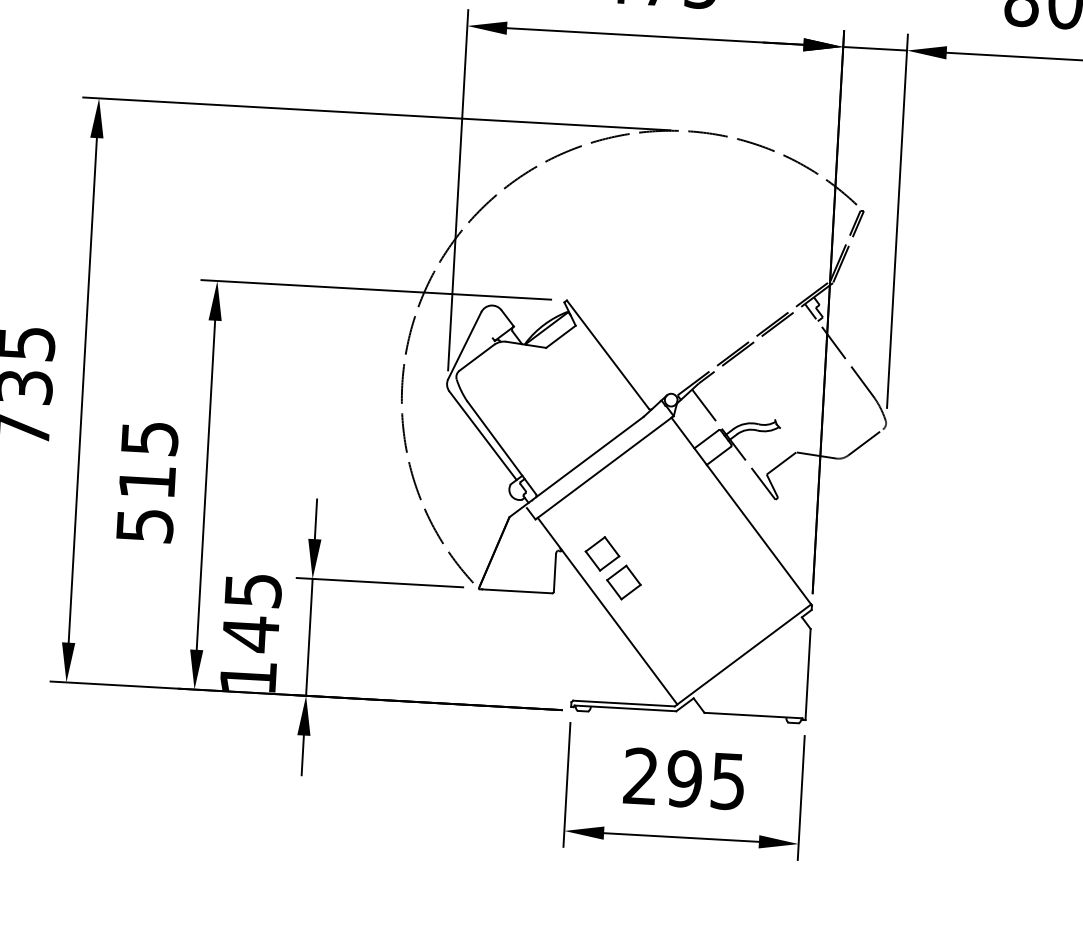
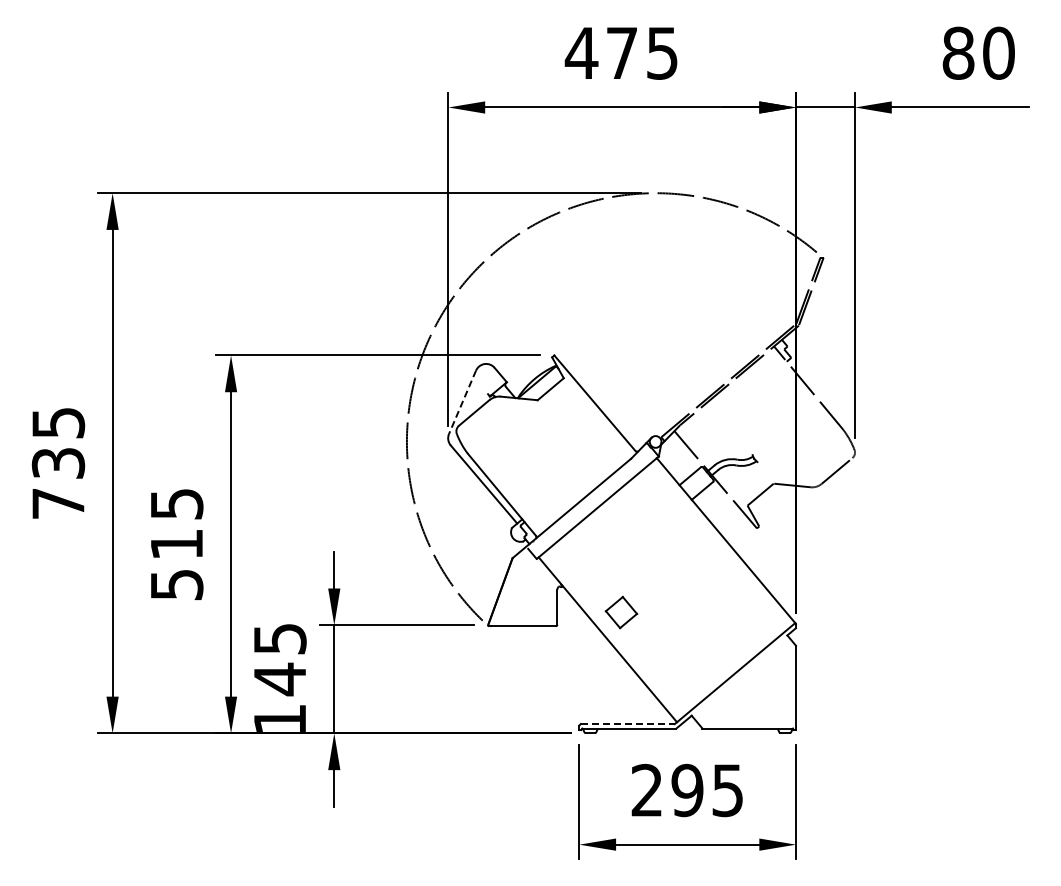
line: (464, 345) -> (462, 402), solid -> dashed
part: (601, 553) -> (599, 586), removed
line: (624, 703) -> (628, 724), solid -> dashed

